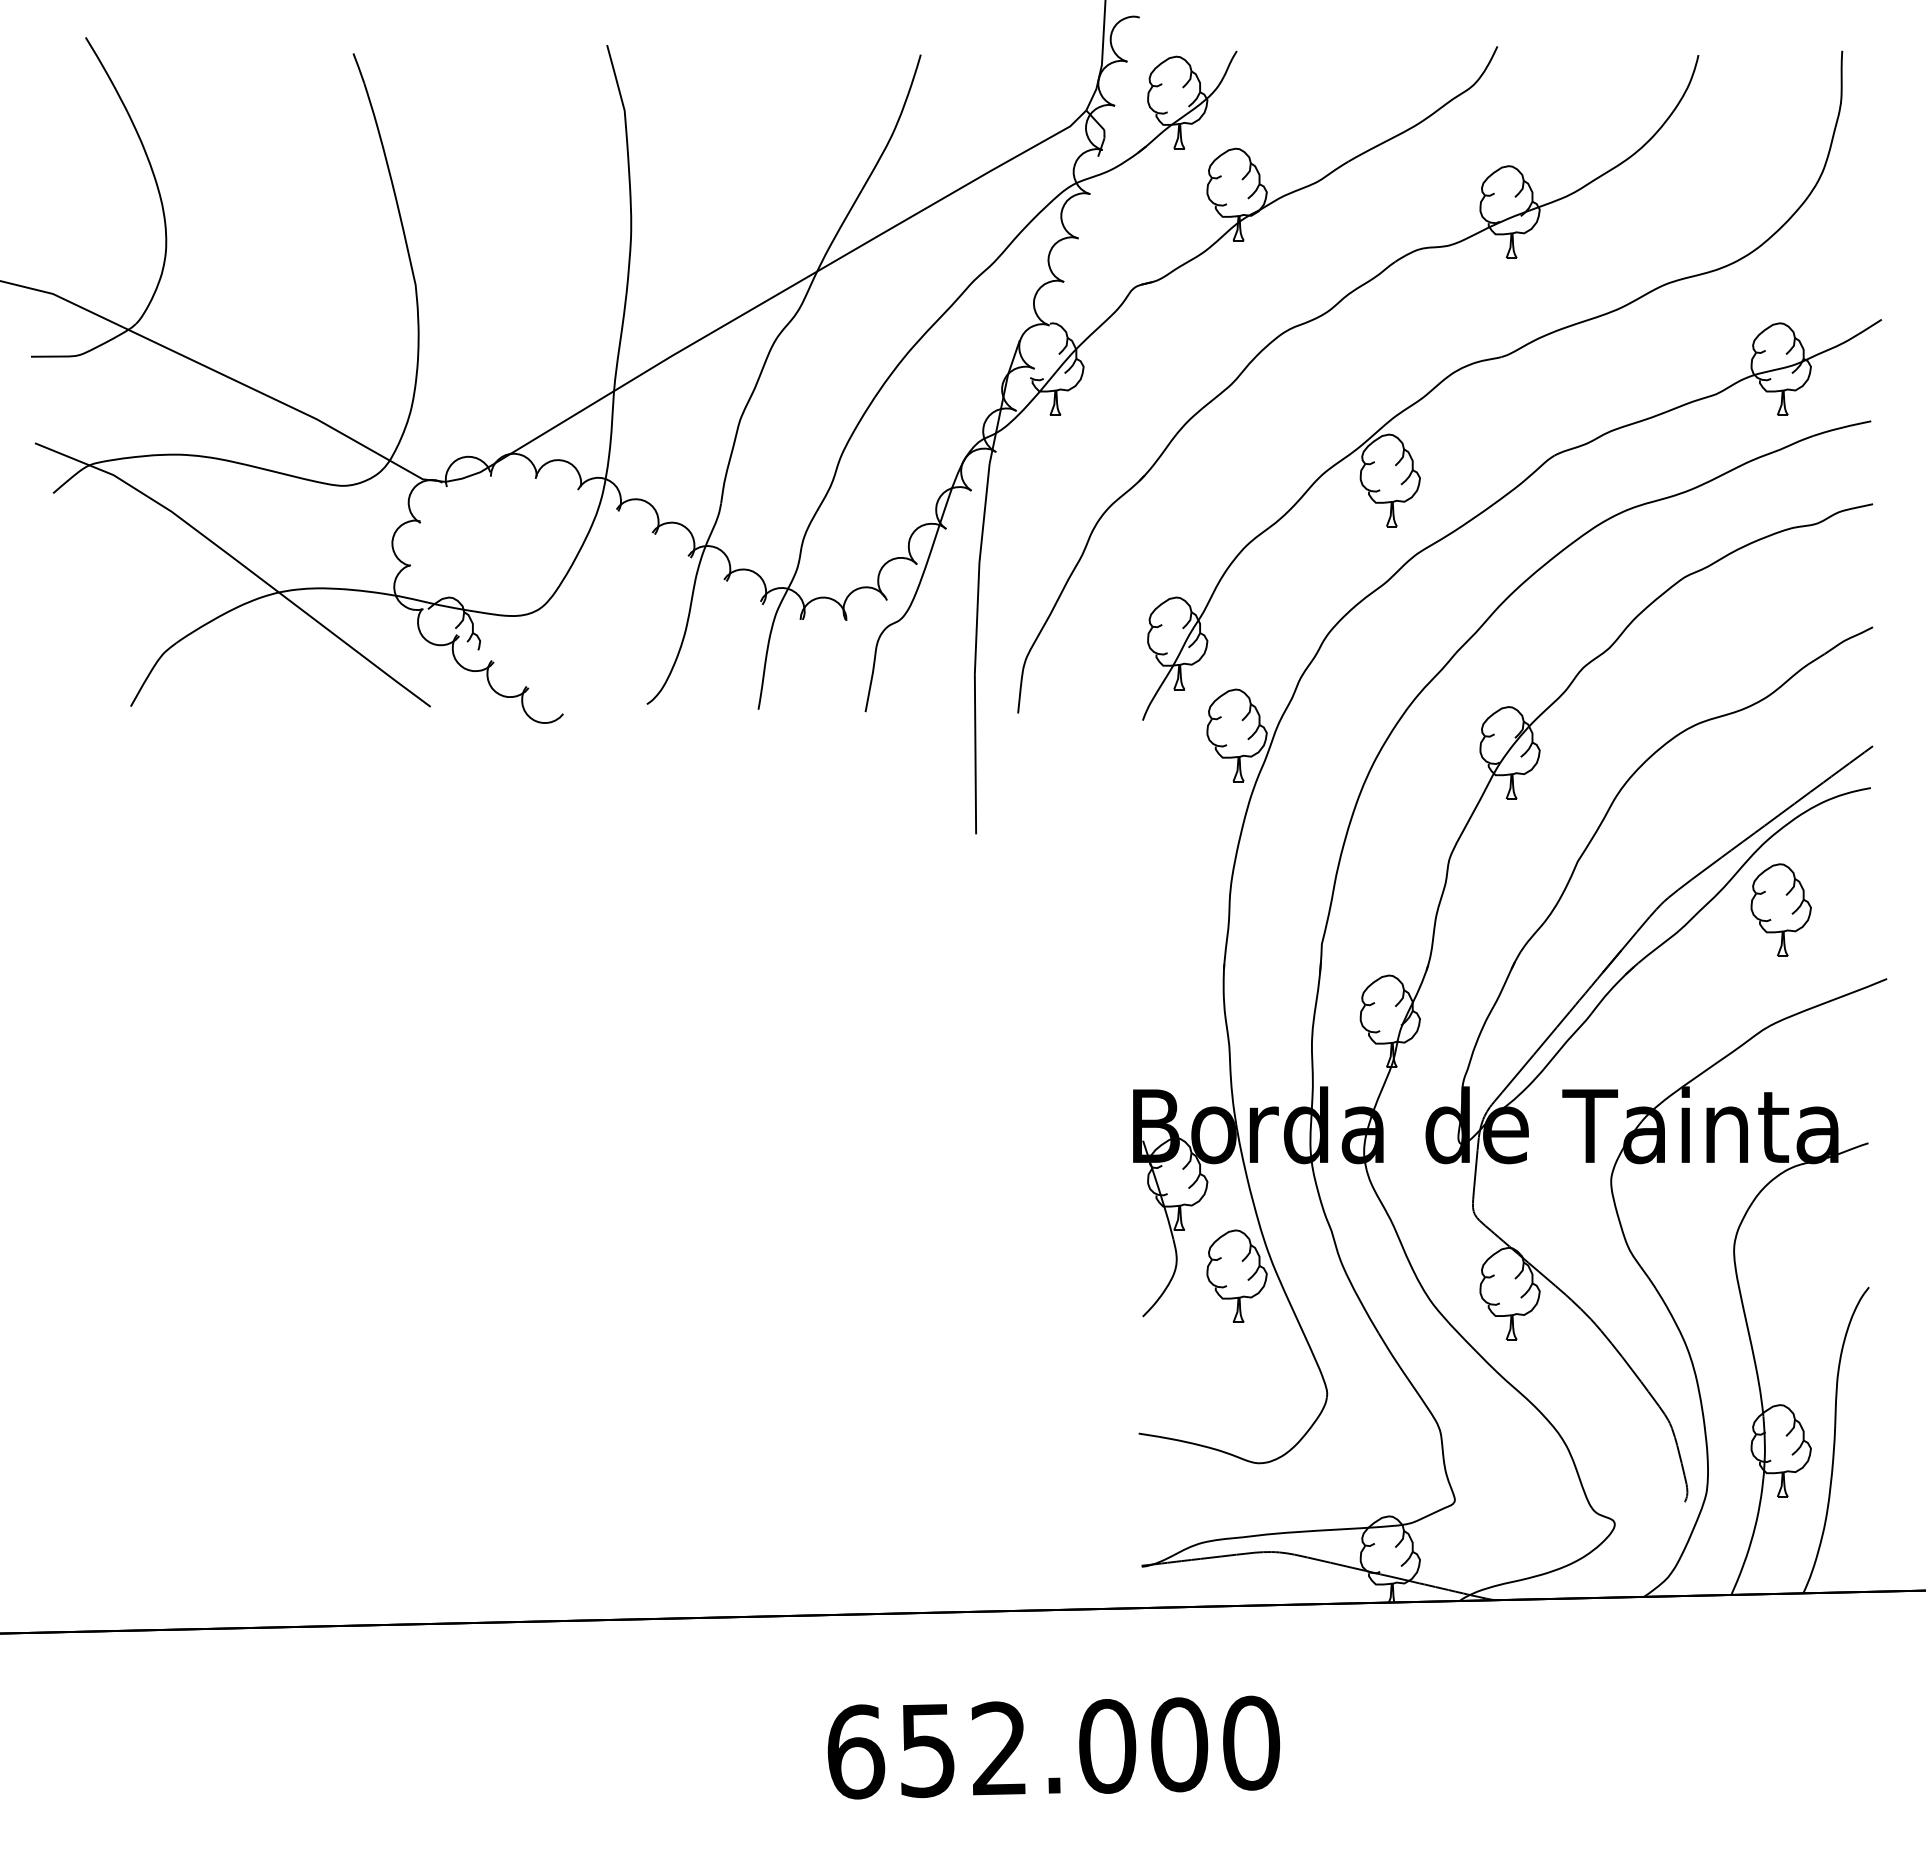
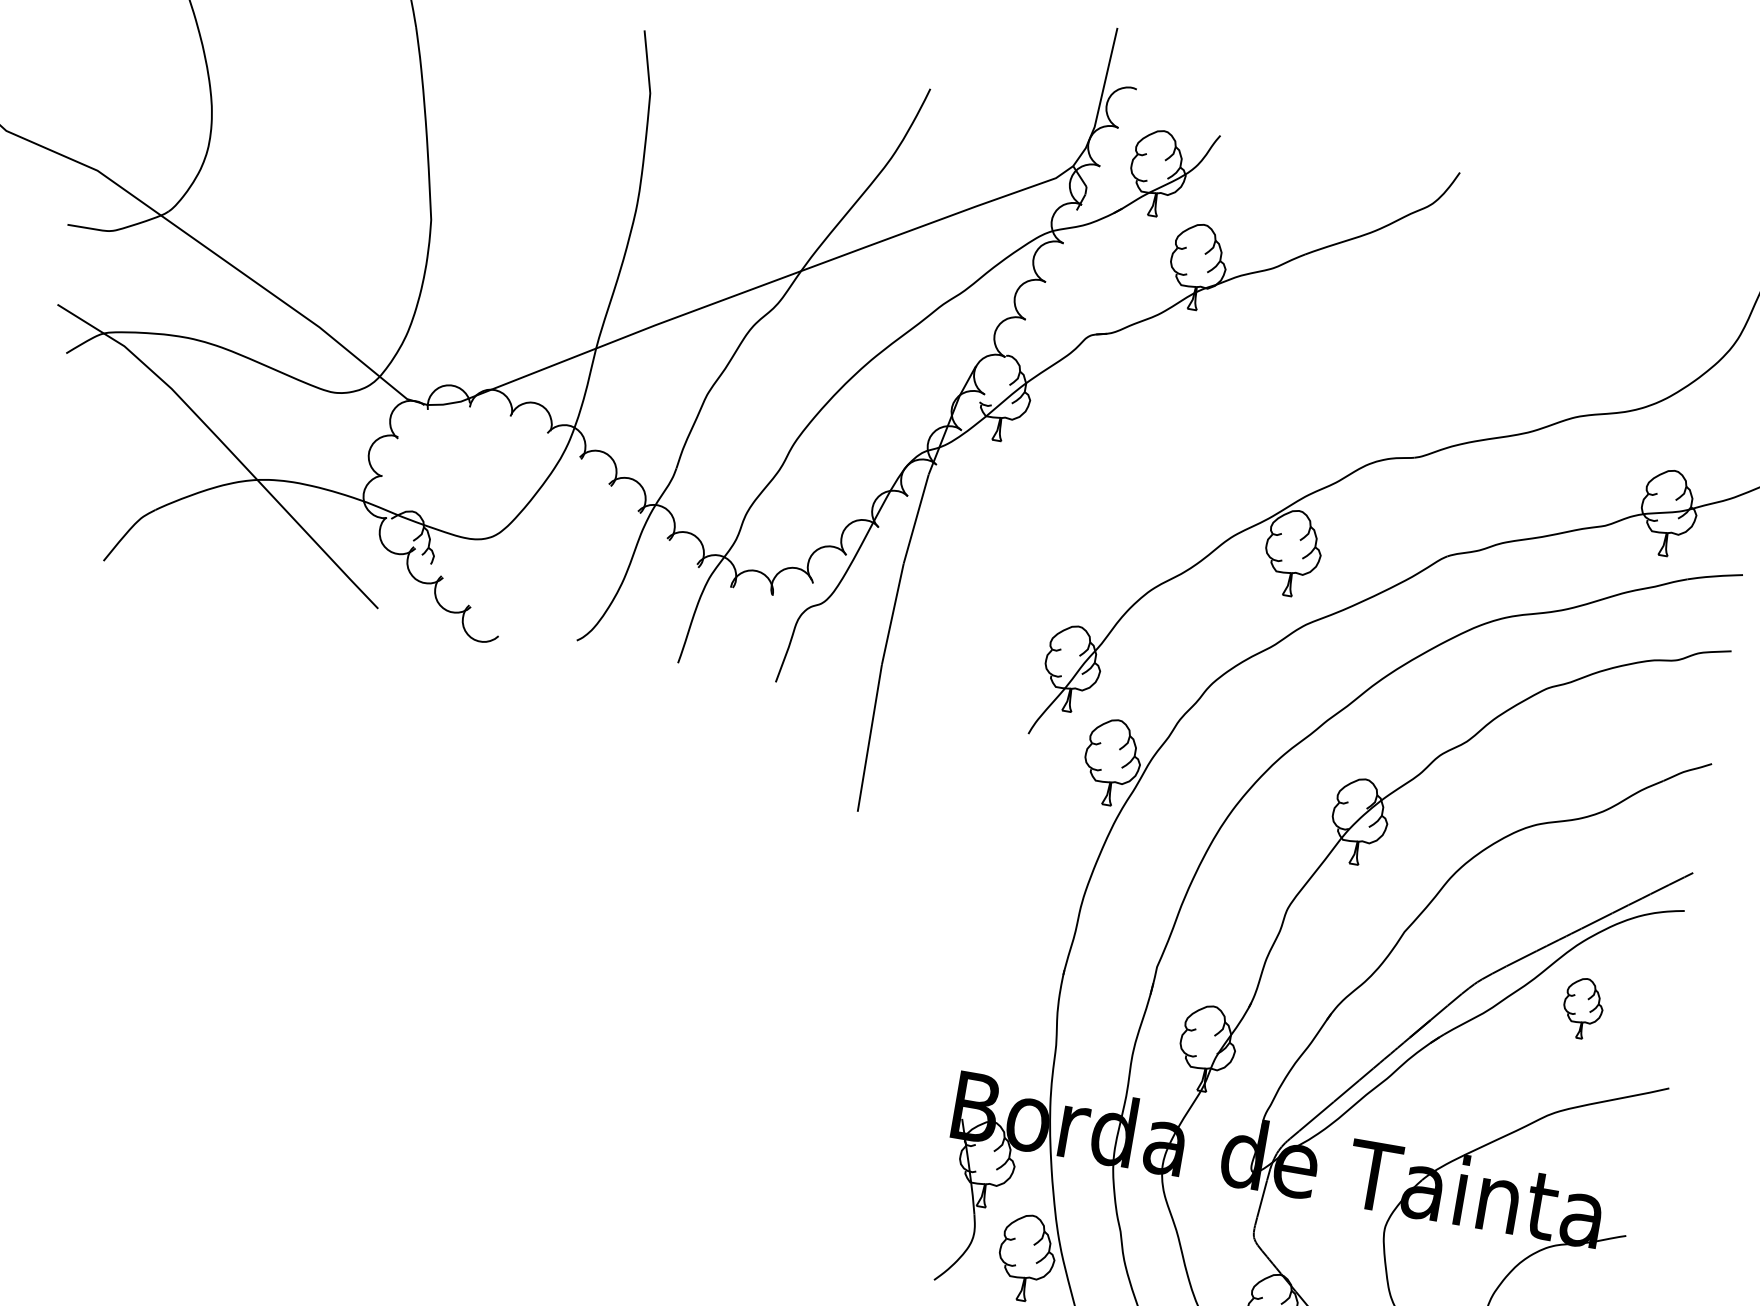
part: (1322, 316) -> (1256, 392), removed
part: (1780, 909) -> (1582, 1007), size x0.7

